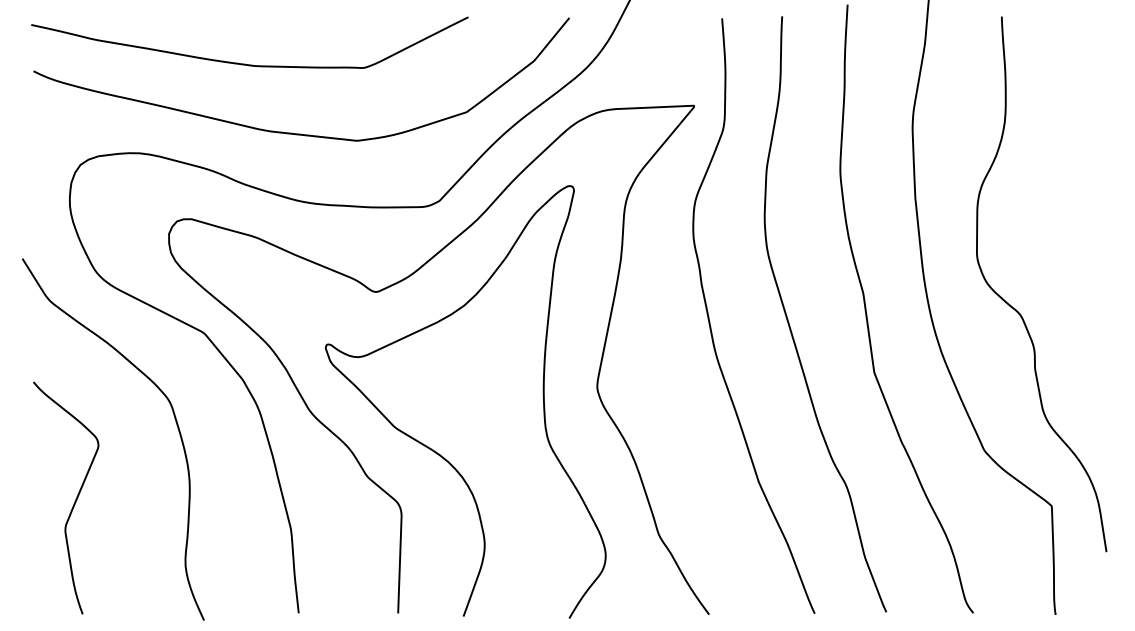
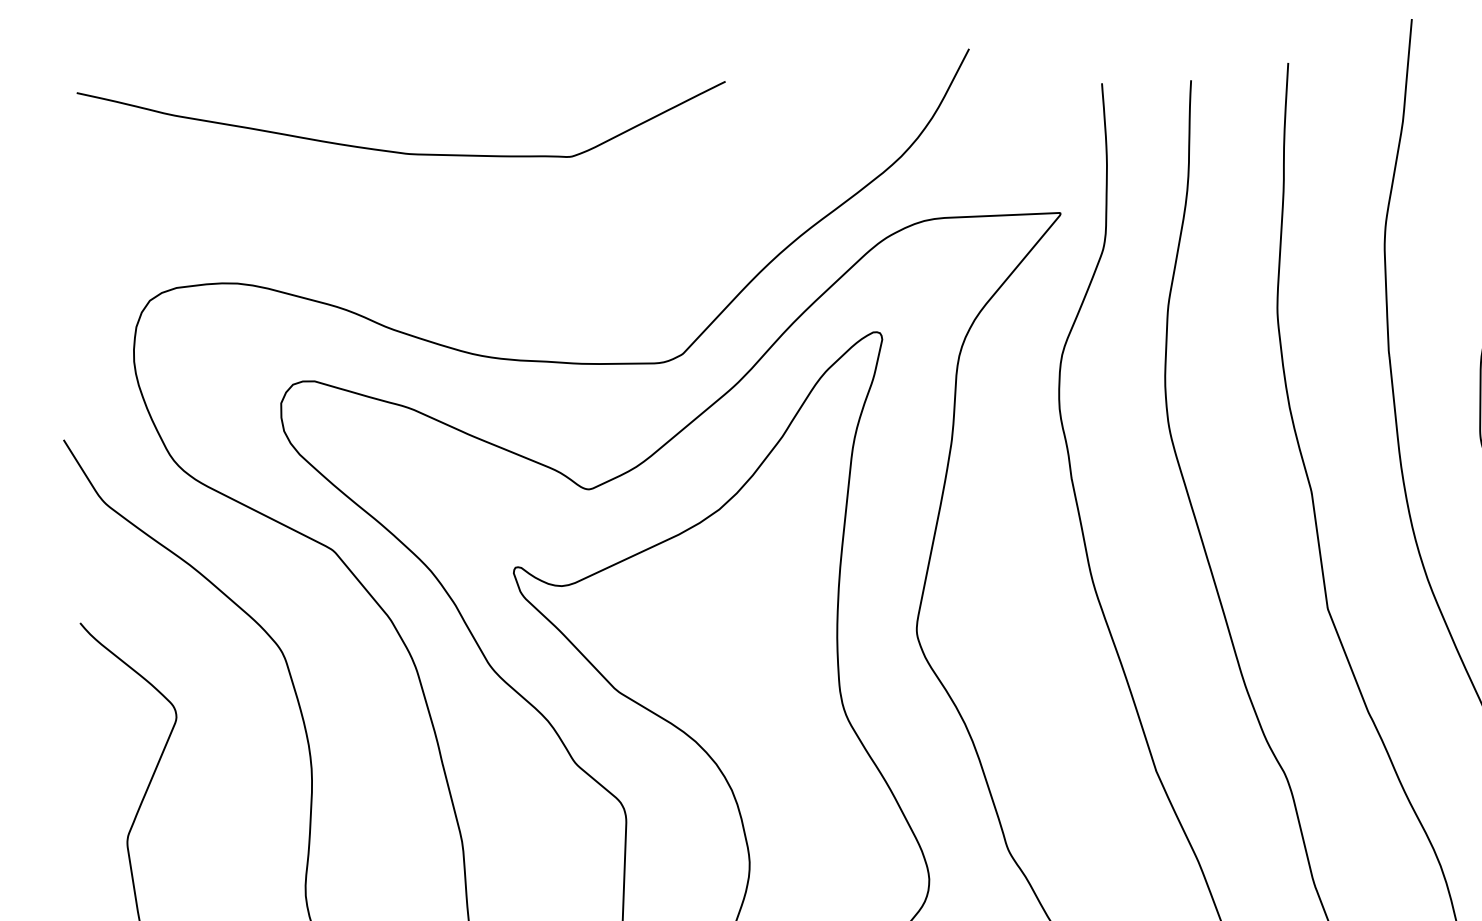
curve: (292, 132) -> (464, 252), removed

